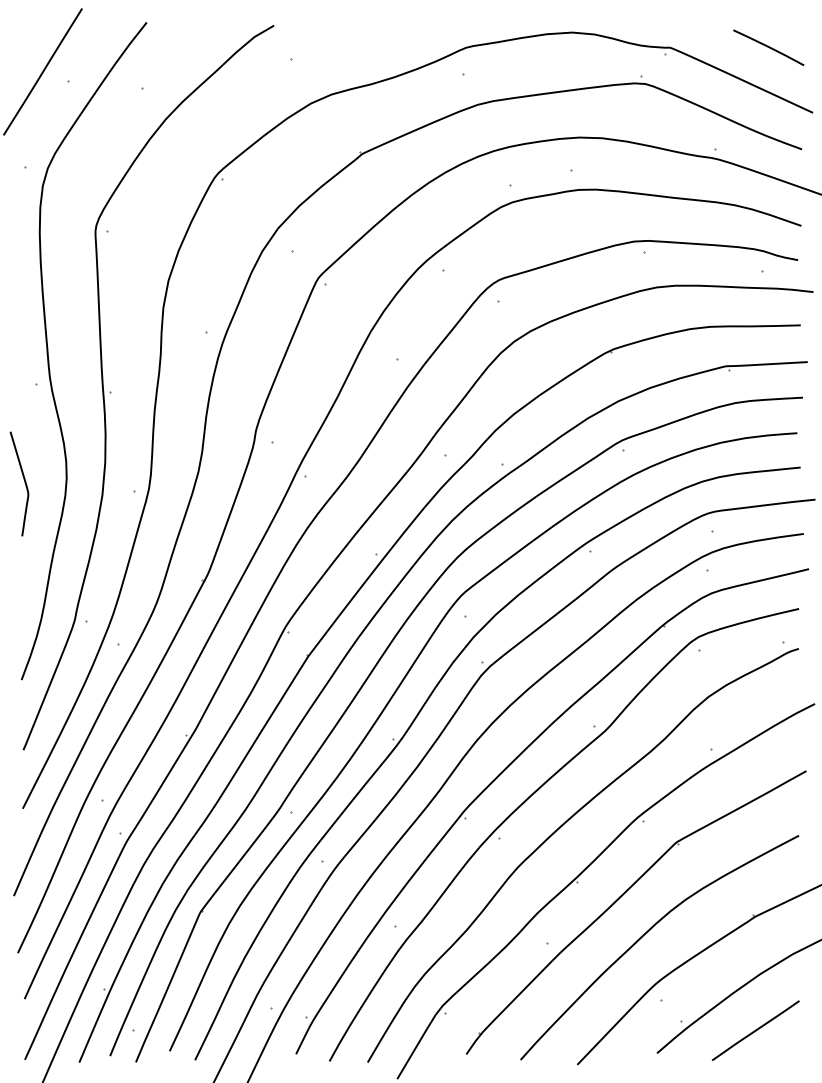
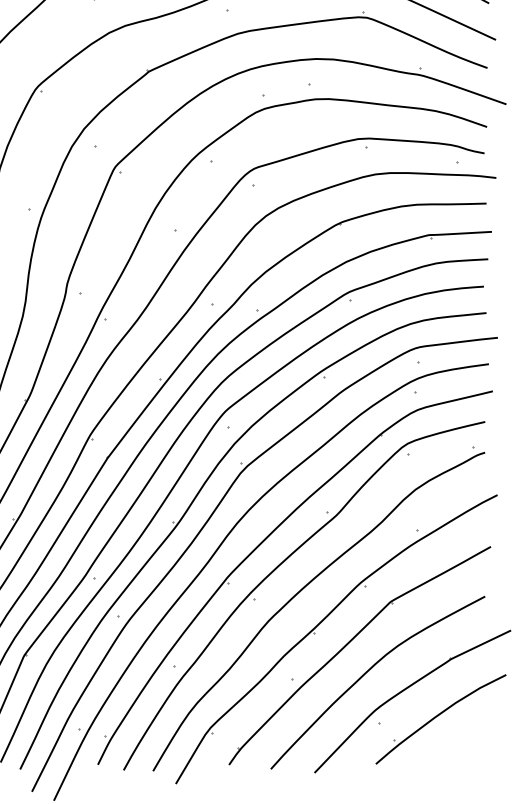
line: (755, 1030) -> (451, 746), removed

